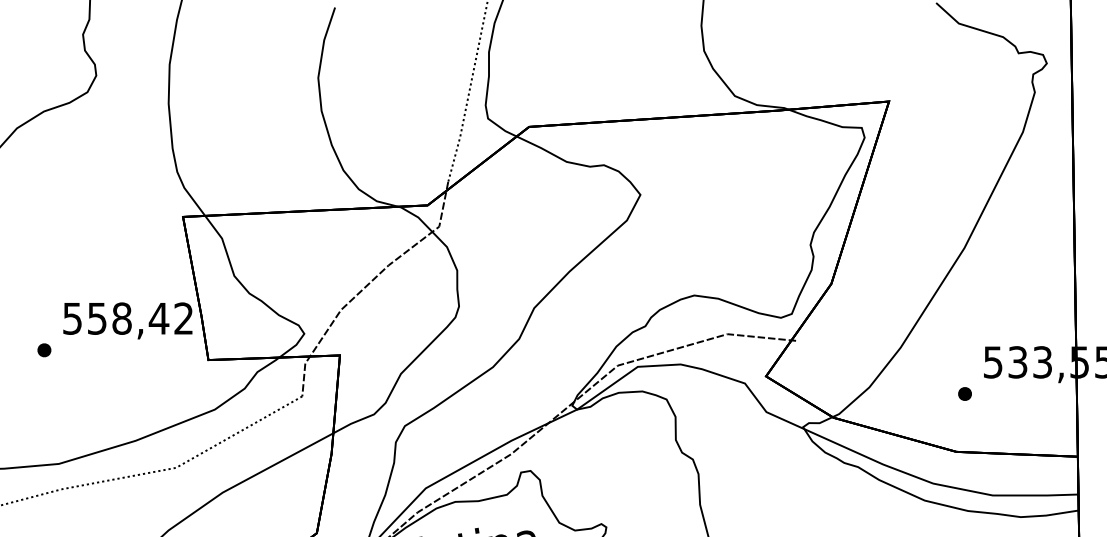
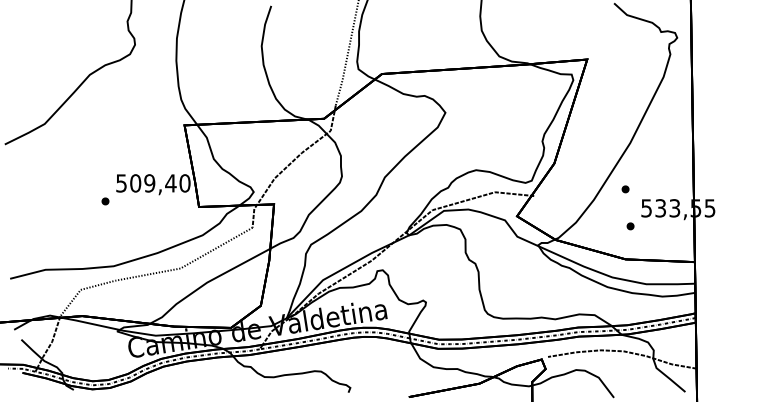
text: (140, 318) -> (160, 183), 558,42 -> 509,40
part: (956, 329) -> (625, 189), added

